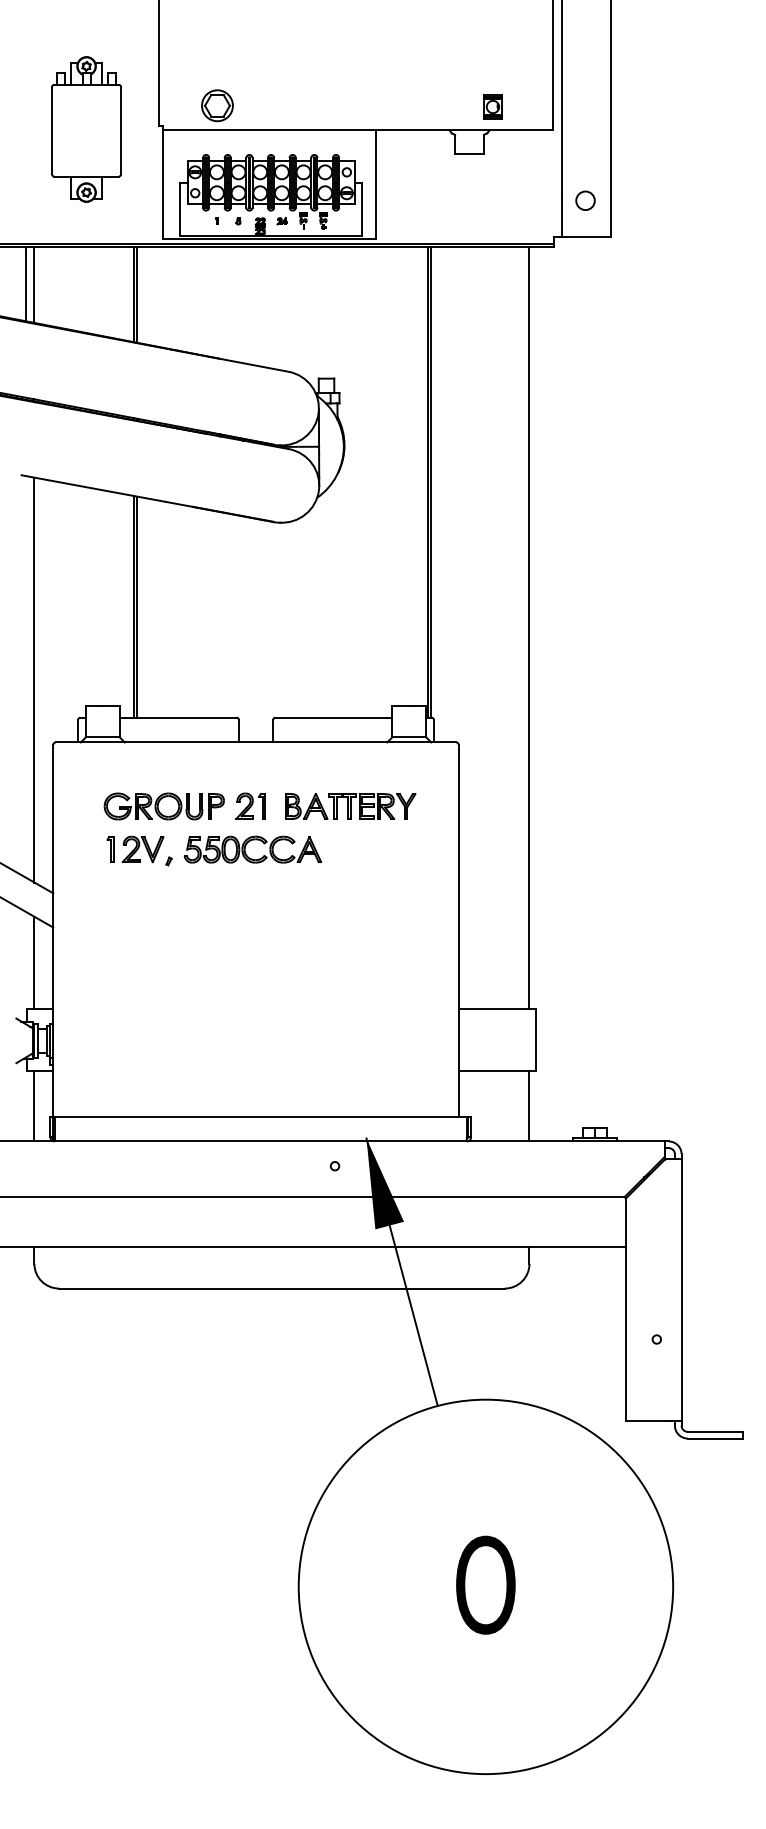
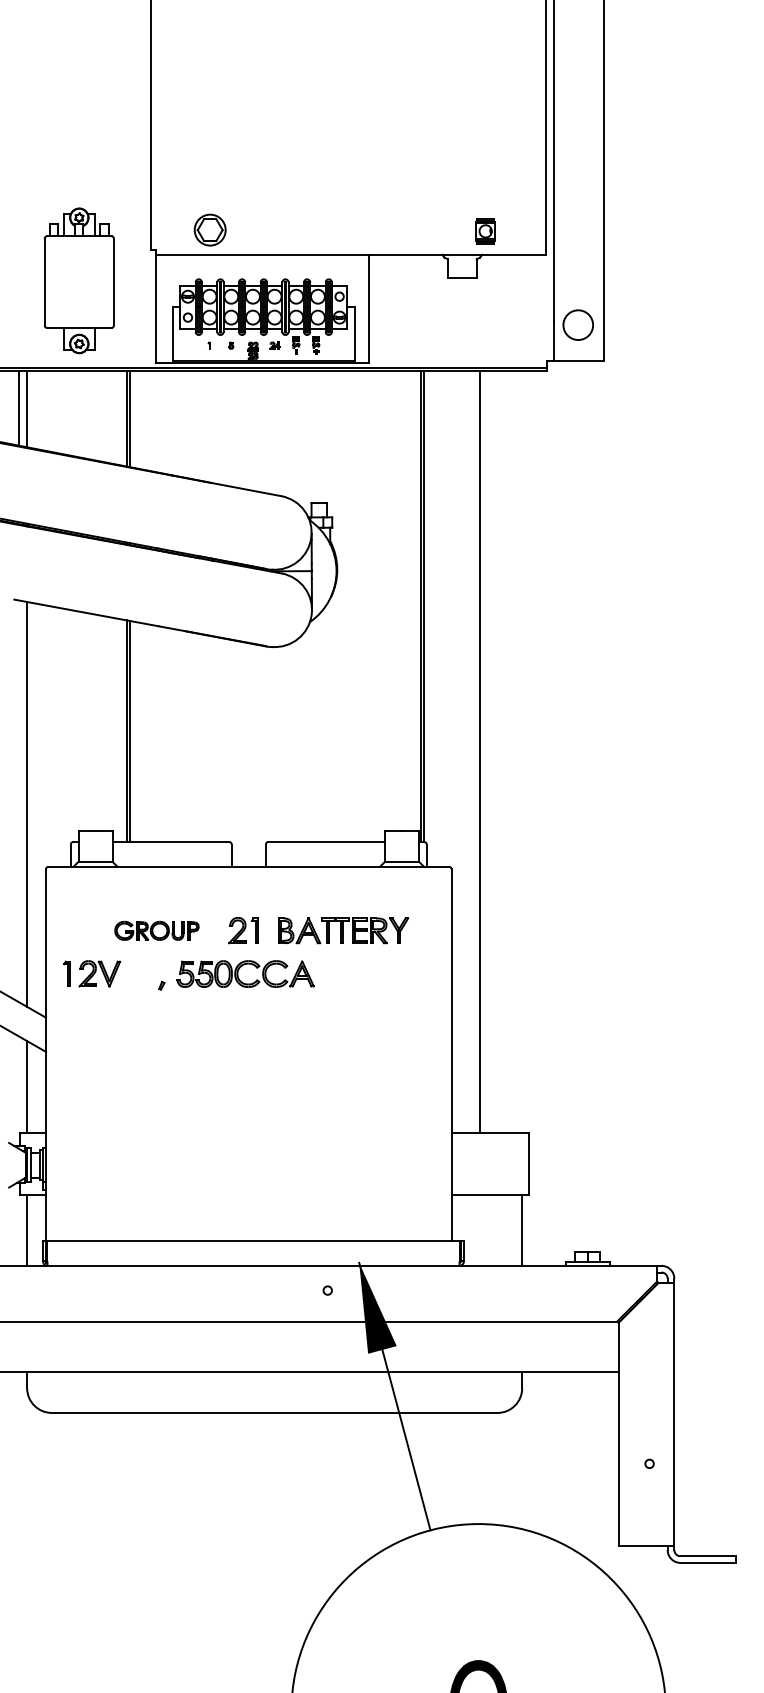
part: (86, 129) -> (79, 280), moved
circle: (585, 200) -> (578, 324), size x1.6
line: (529, 627) -> (480, 751), moved
part: (163, 806) -> (156, 930), size x0.7
part: (135, 849) -> (92, 973), moved

